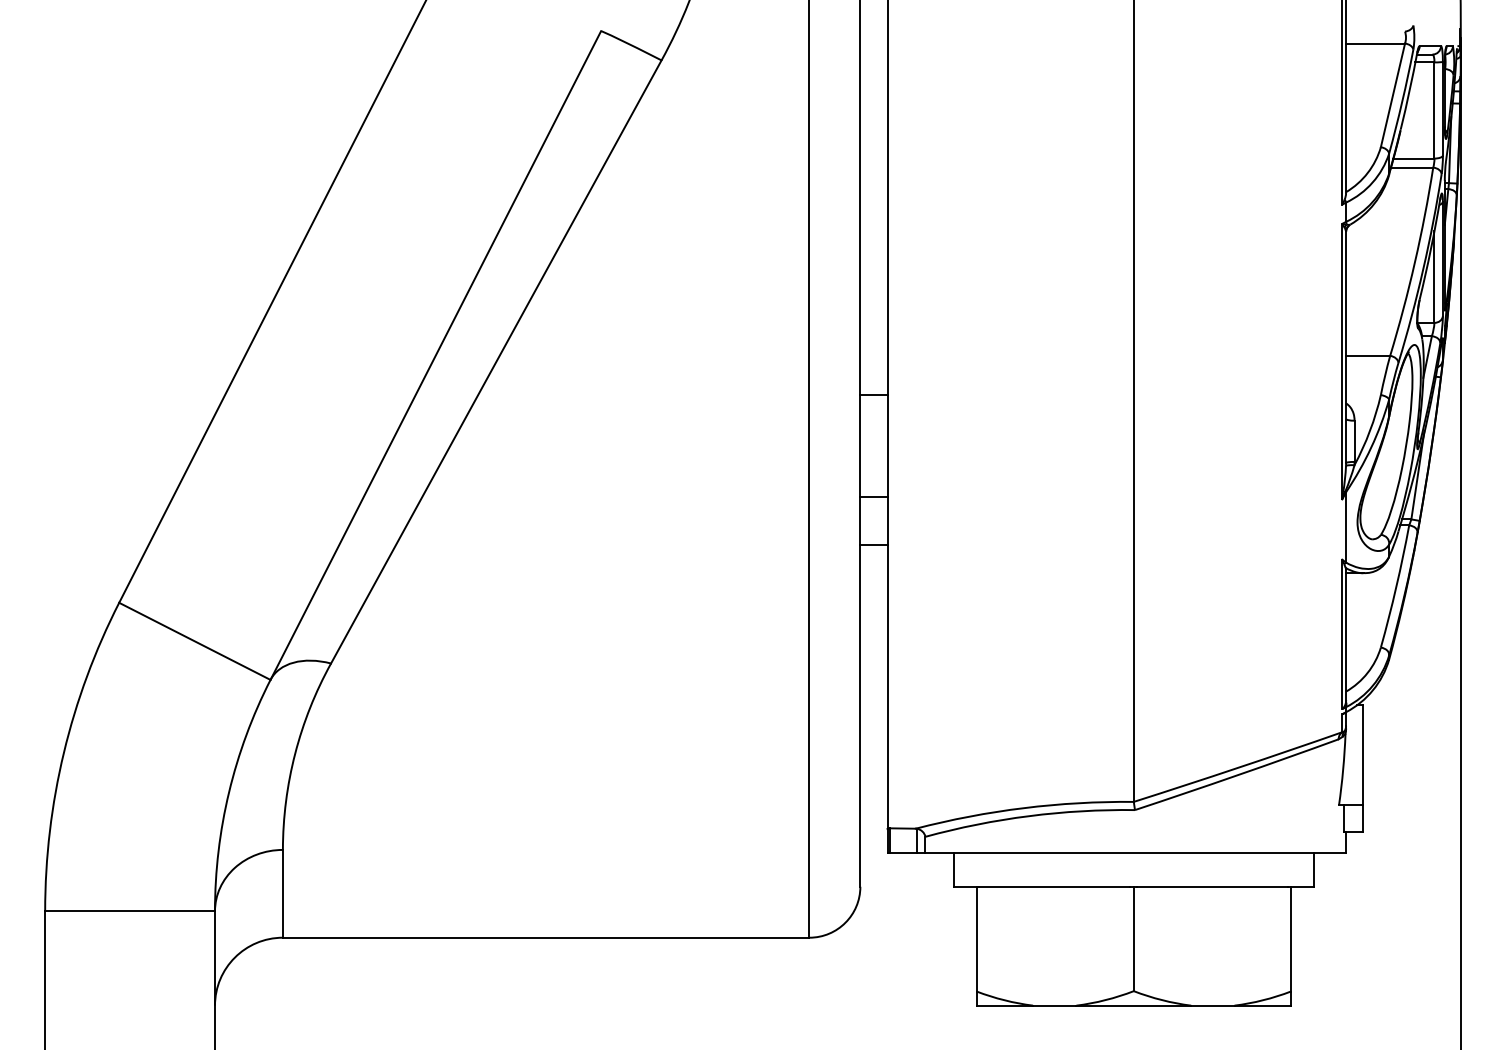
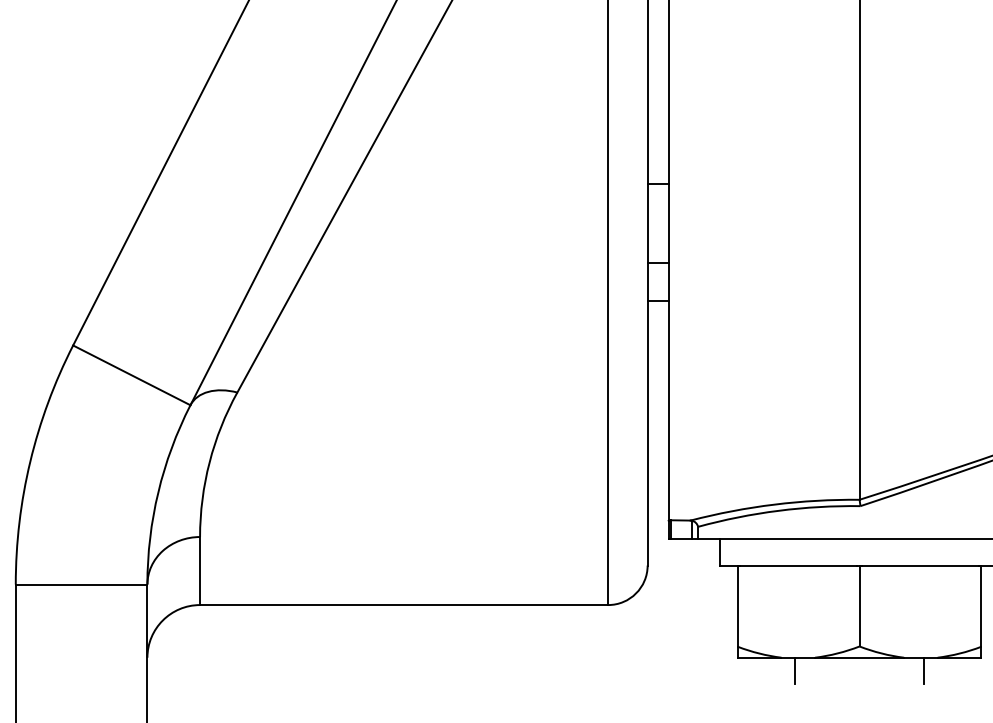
line: (1050, 1022) -> (795, 670), added
line: (1217, 1022) -> (924, 670), added

